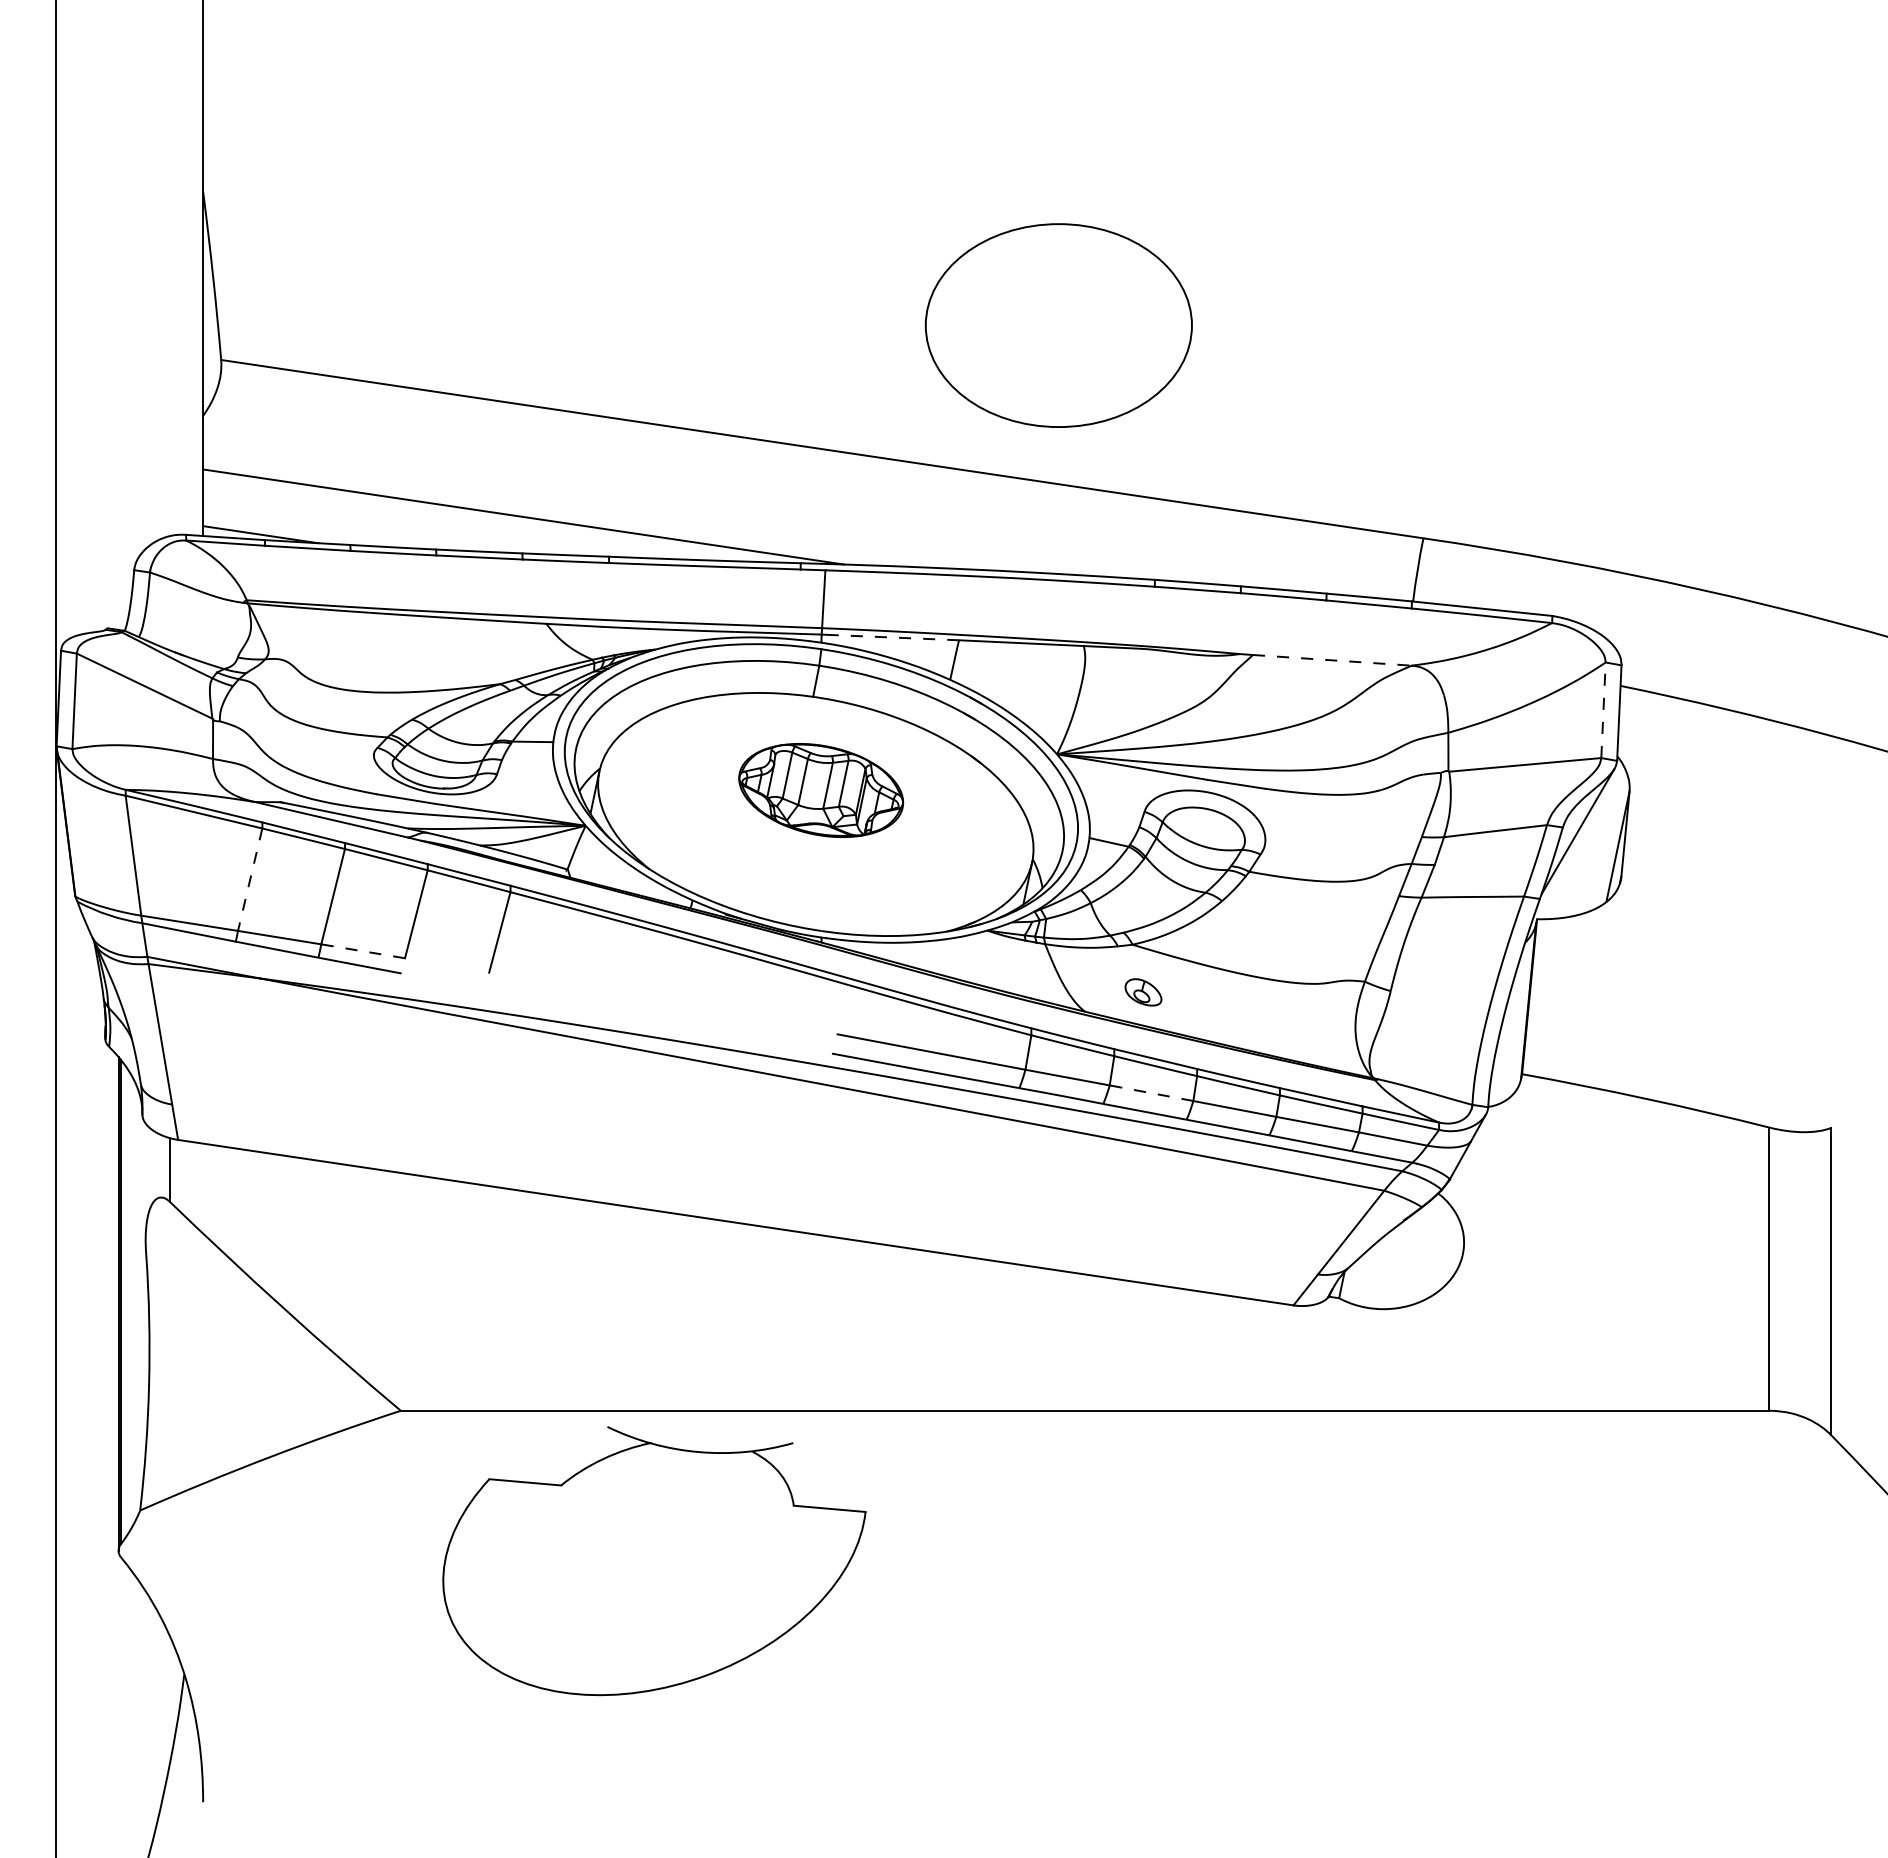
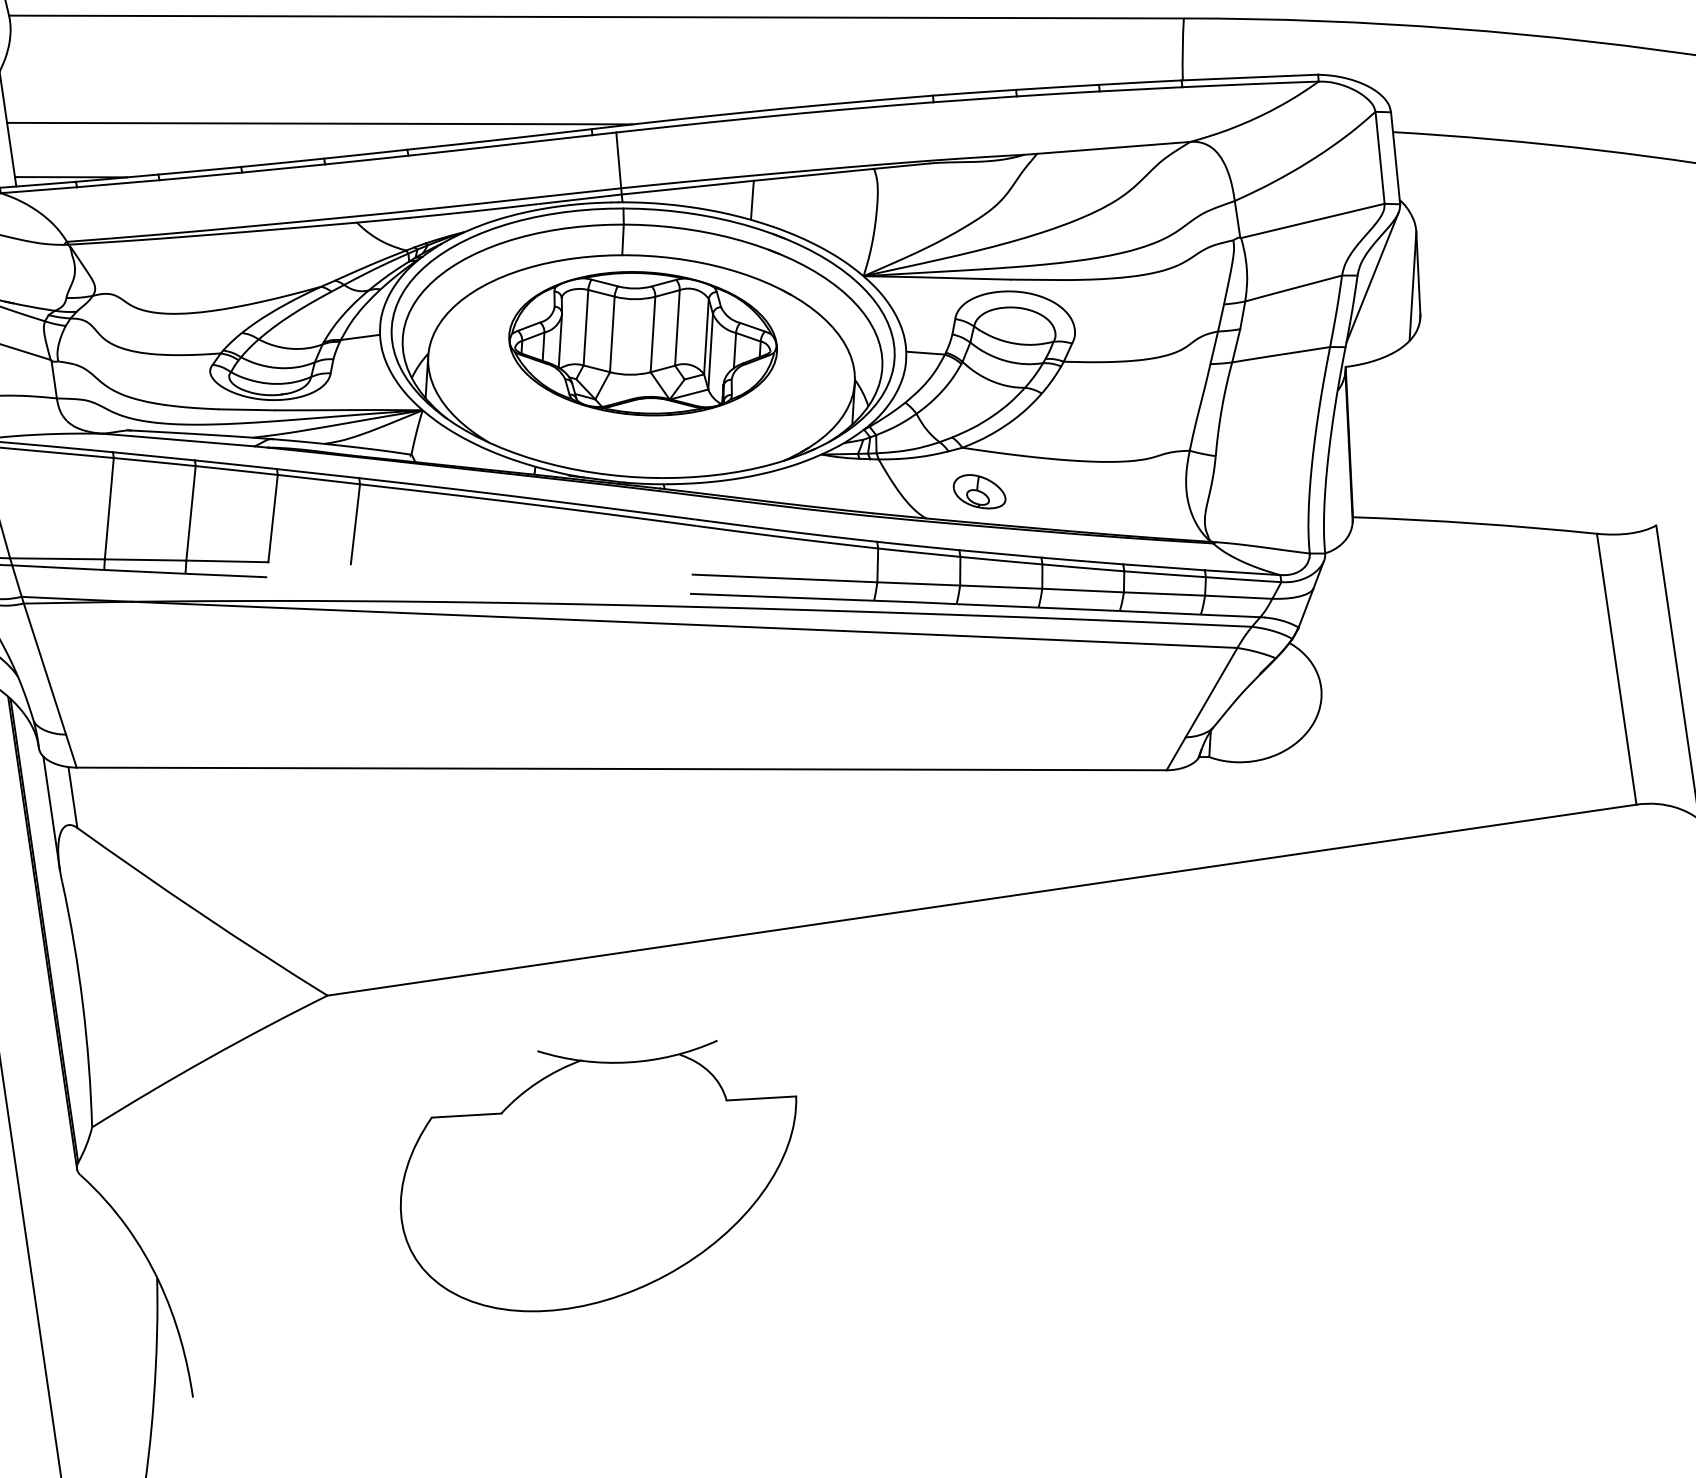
line: (893, 637) -> (690, 187), dashed -> solid
line: (1332, 660) -> (1113, 148), dashed -> solid
line: (1603, 710) -> (1380, 158), dashed -> solid
part: (820, 790) -> (642, 343), size x1.67
line: (250, 879) -> (109, 508), dashed -> solid
line: (362, 951) -> (226, 561), dashed -> solid
part: (1143, 992) -> (979, 491), size x1.43
line: (1151, 1093) -> (1001, 587), dashed -> solid
line: (145, 1182) -> (51, 812), added
part: (654, 1561) -> (601, 1173), moved

